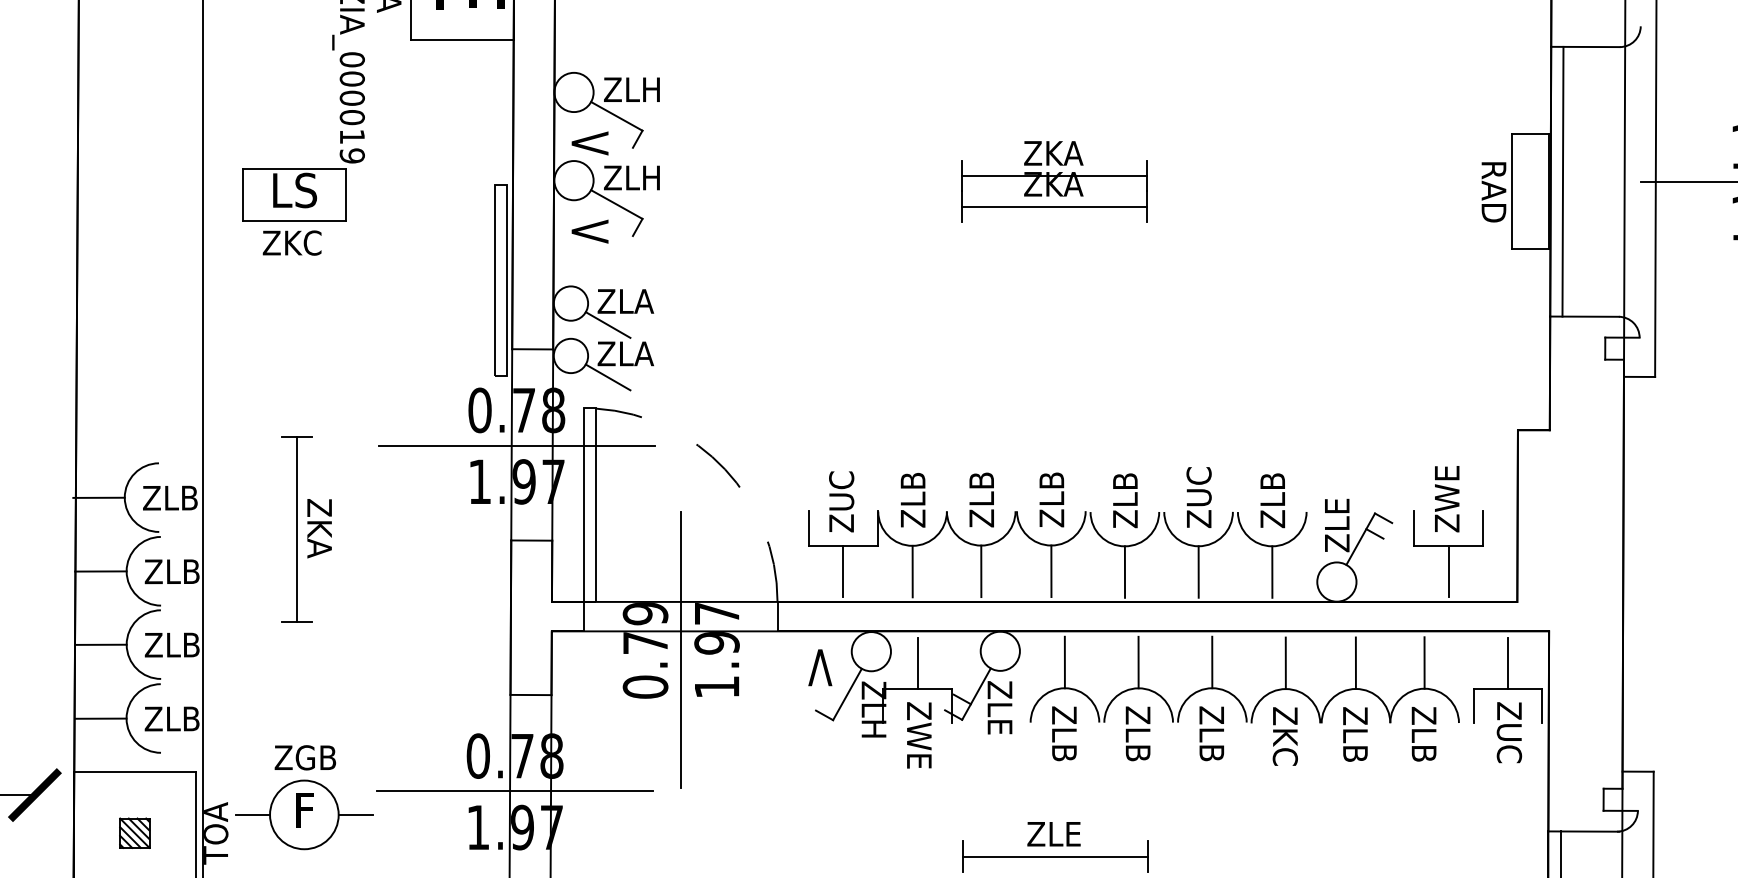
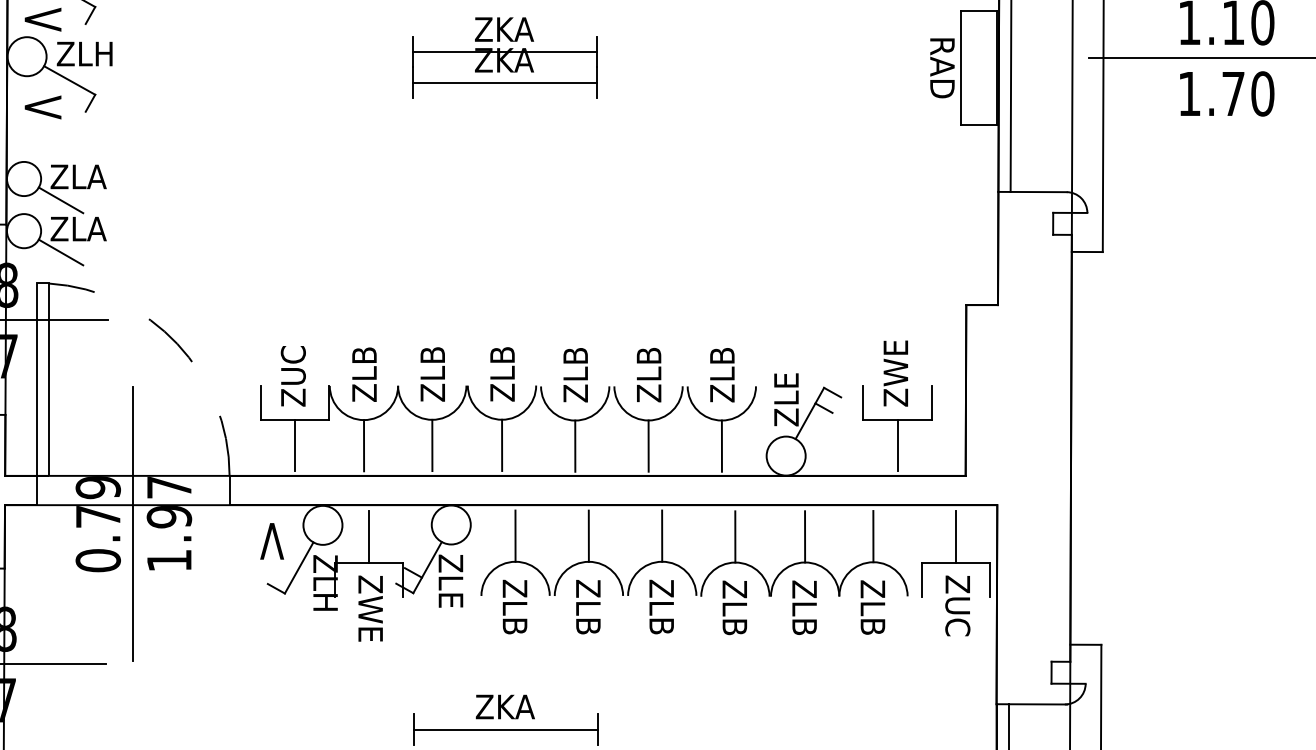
text: (1198, 486) -> (648, 361), ZUC -> ZLB
text: (1284, 748) -> (734, 621), ZKC -> ZLB
text: (1054, 834) -> (505, 707), ZLE -> ZKA

